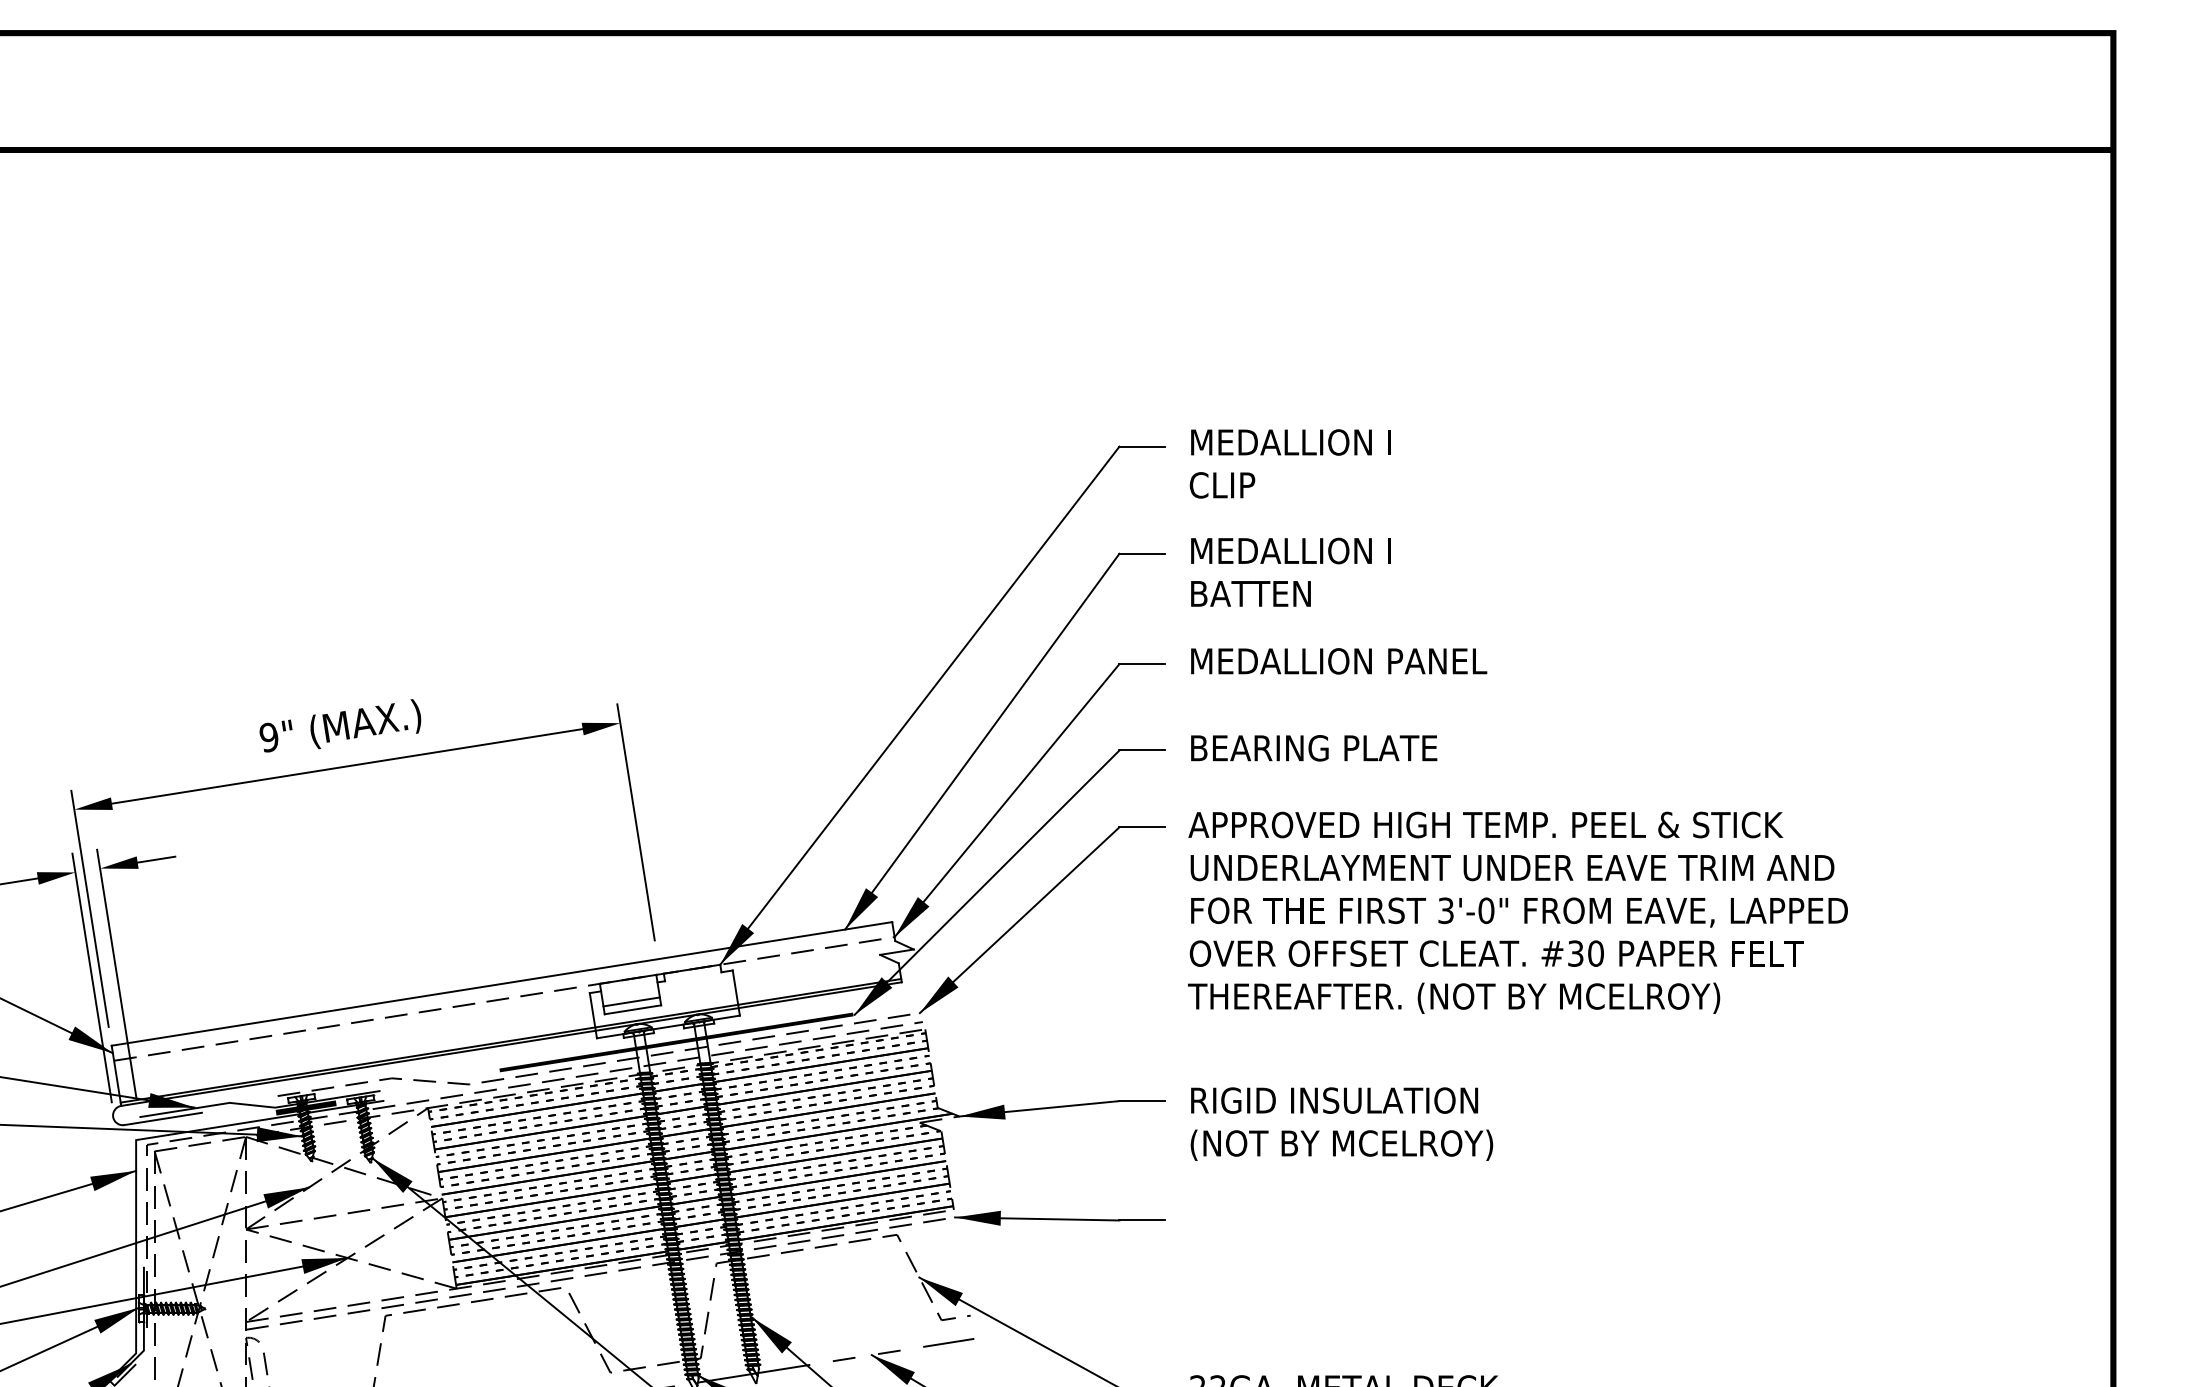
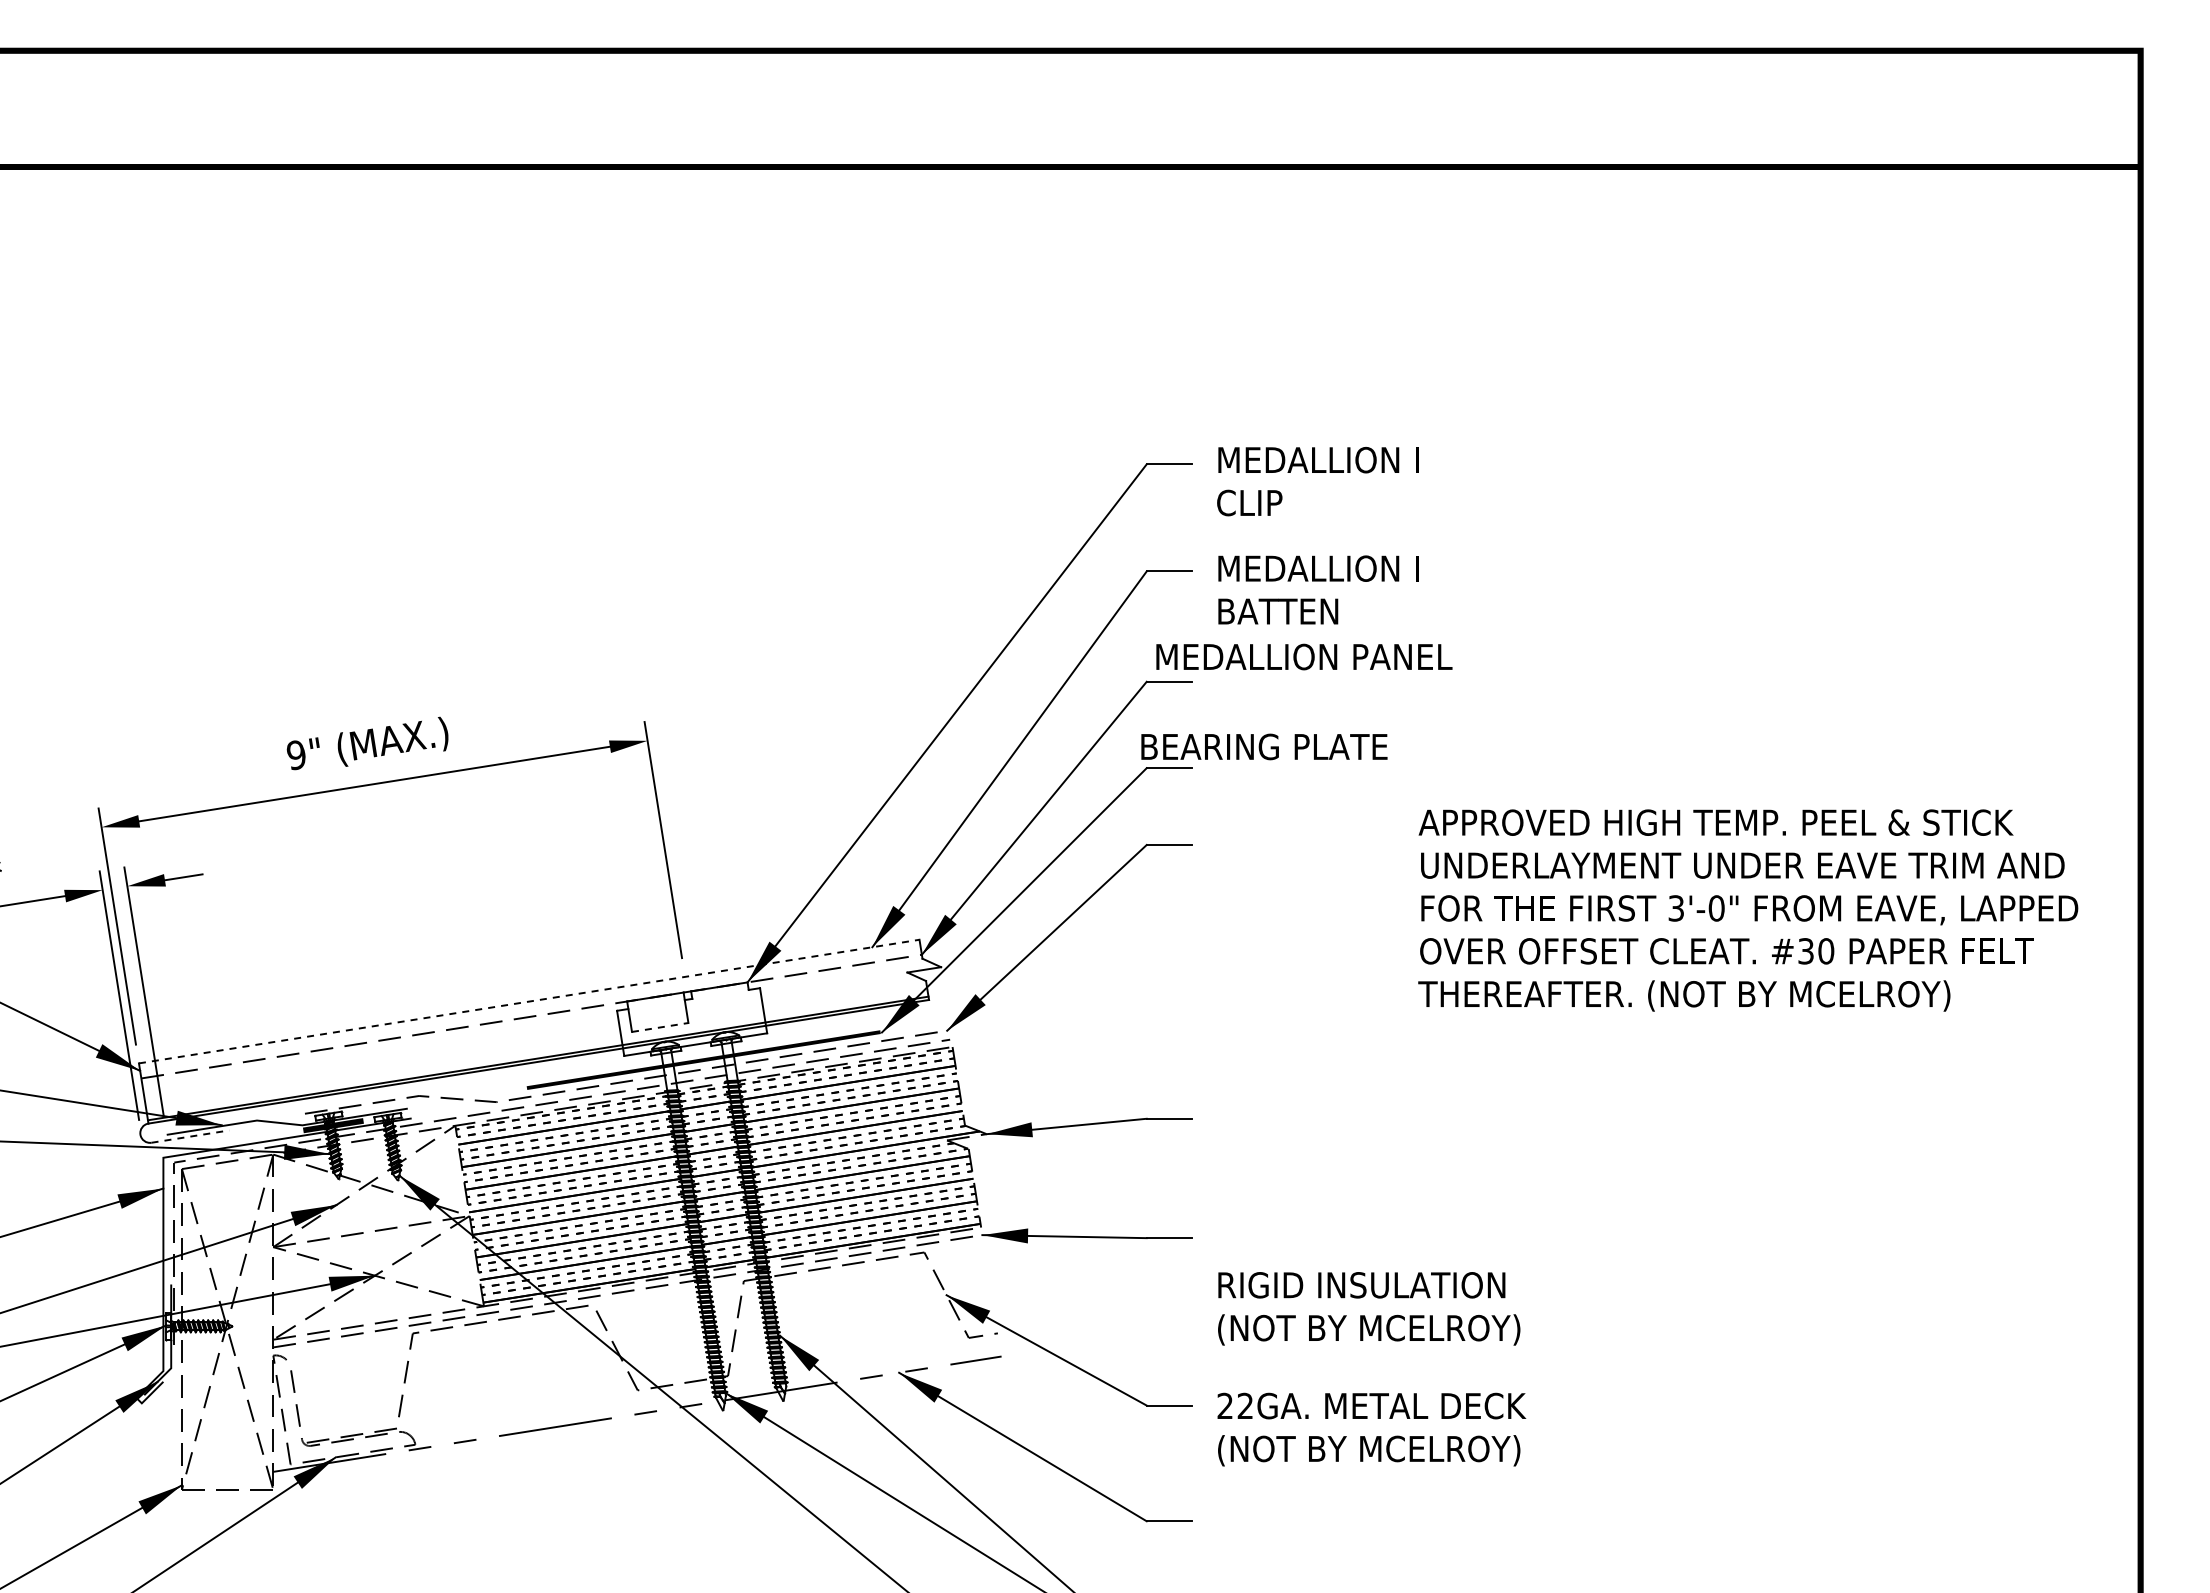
text: (1339, 660) -> (1304, 656), moved
text: (1314, 747) -> (1264, 746), moved
text: (1518, 912) -> (1748, 910), moved
line: (502, 983) -> (529, 1001), solid -> dashed
line: (631, 1001) -> (658, 1019), removed
line: (633, 1009) -> (660, 1027), solid -> dashed
line: (163, 1118) -> (190, 1136), solid -> dashed
text: (1342, 1123) -> (1369, 1308), moved

